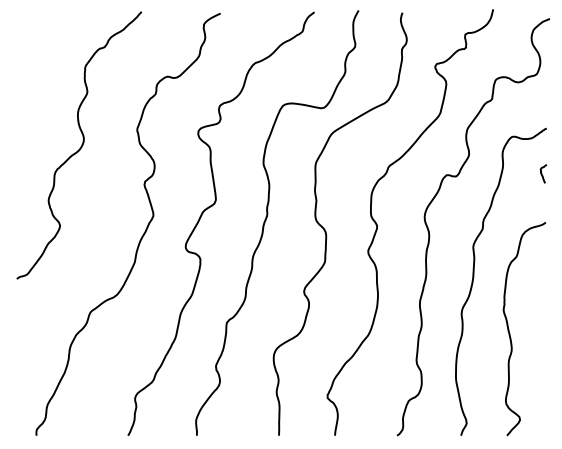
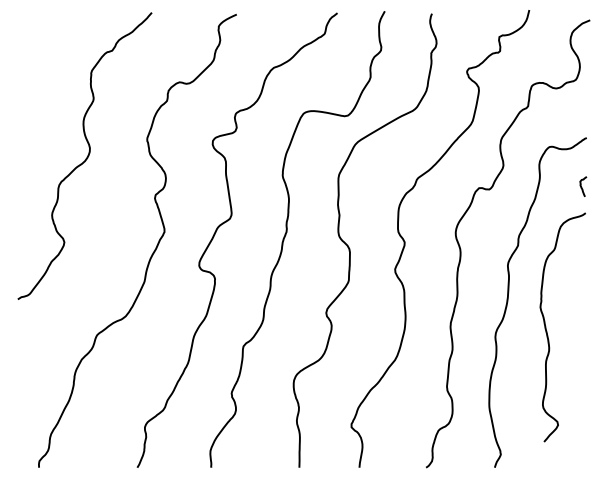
curve: (510, 333) -> (547, 332), moved

